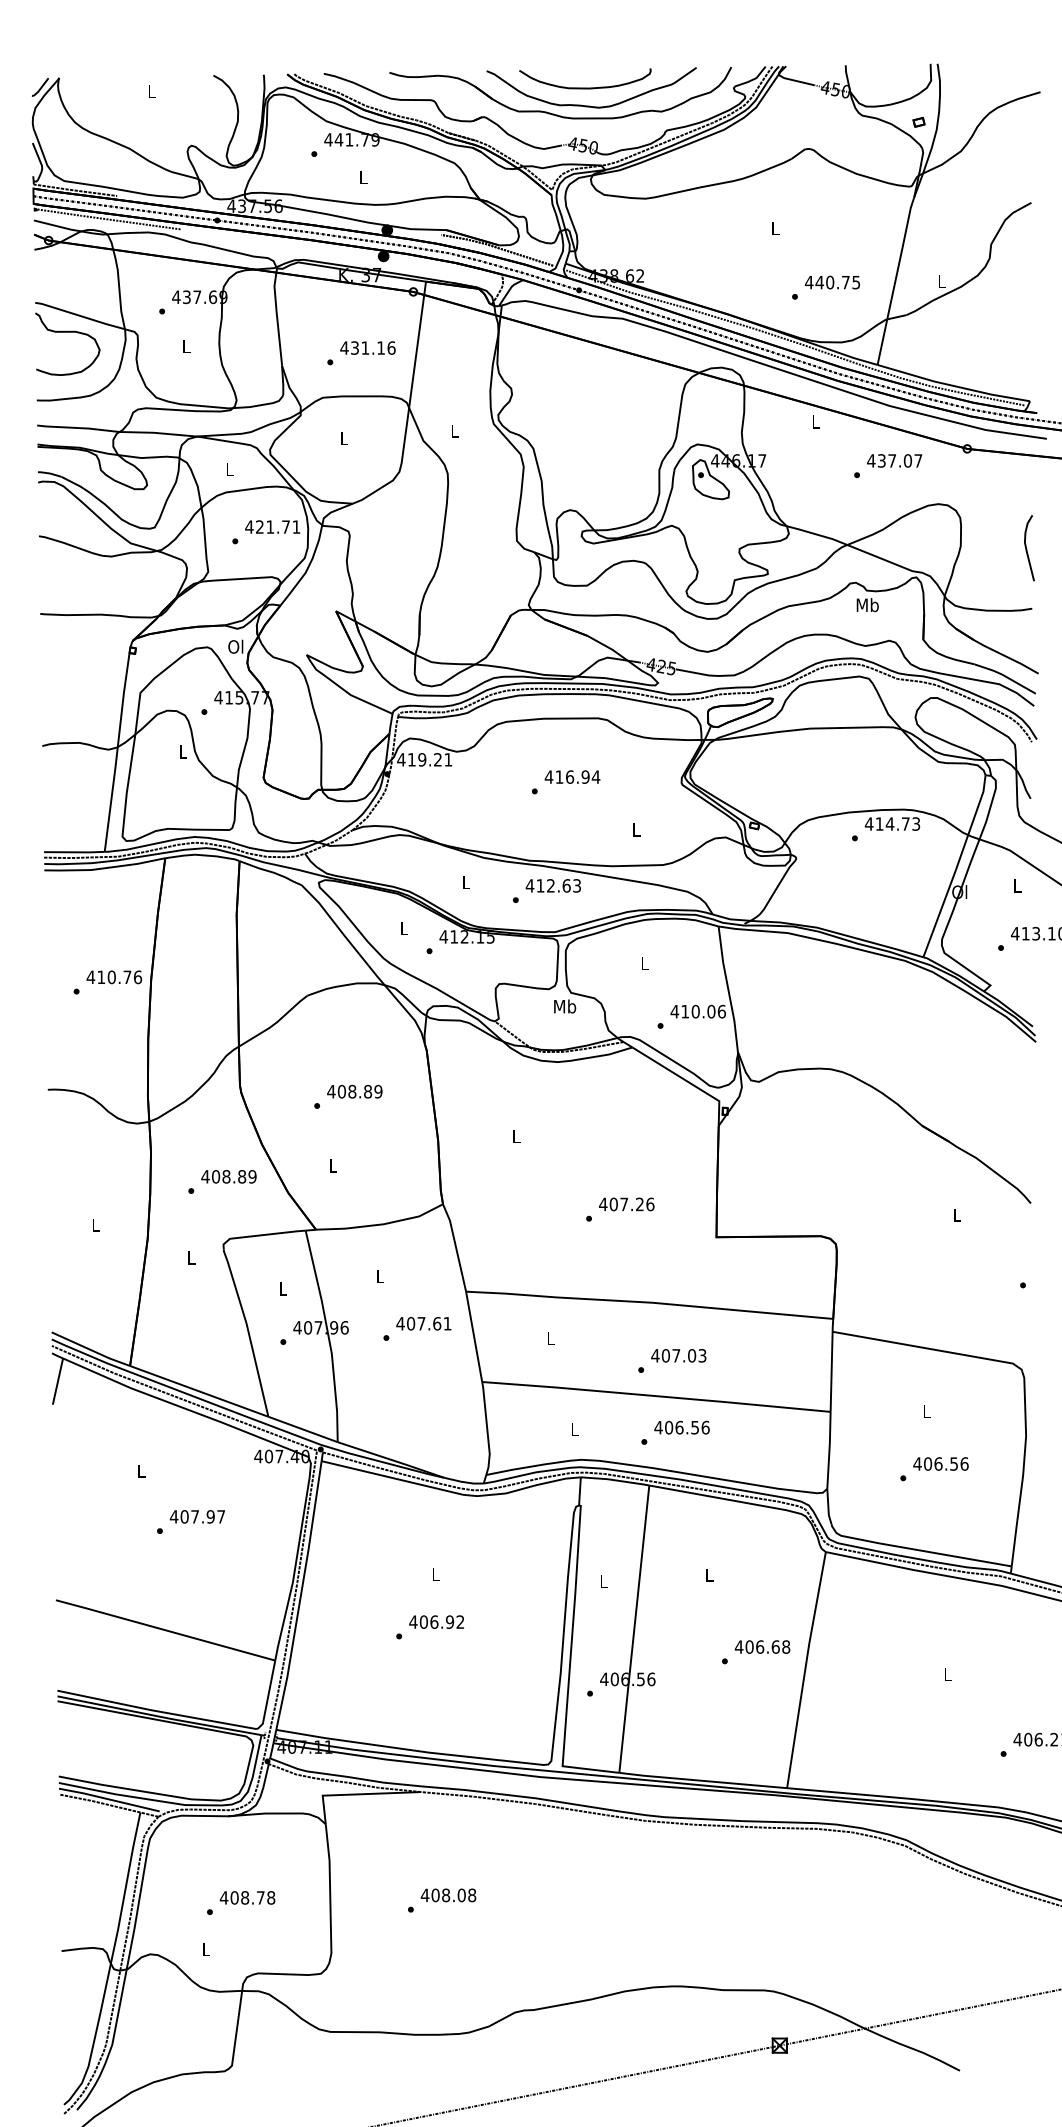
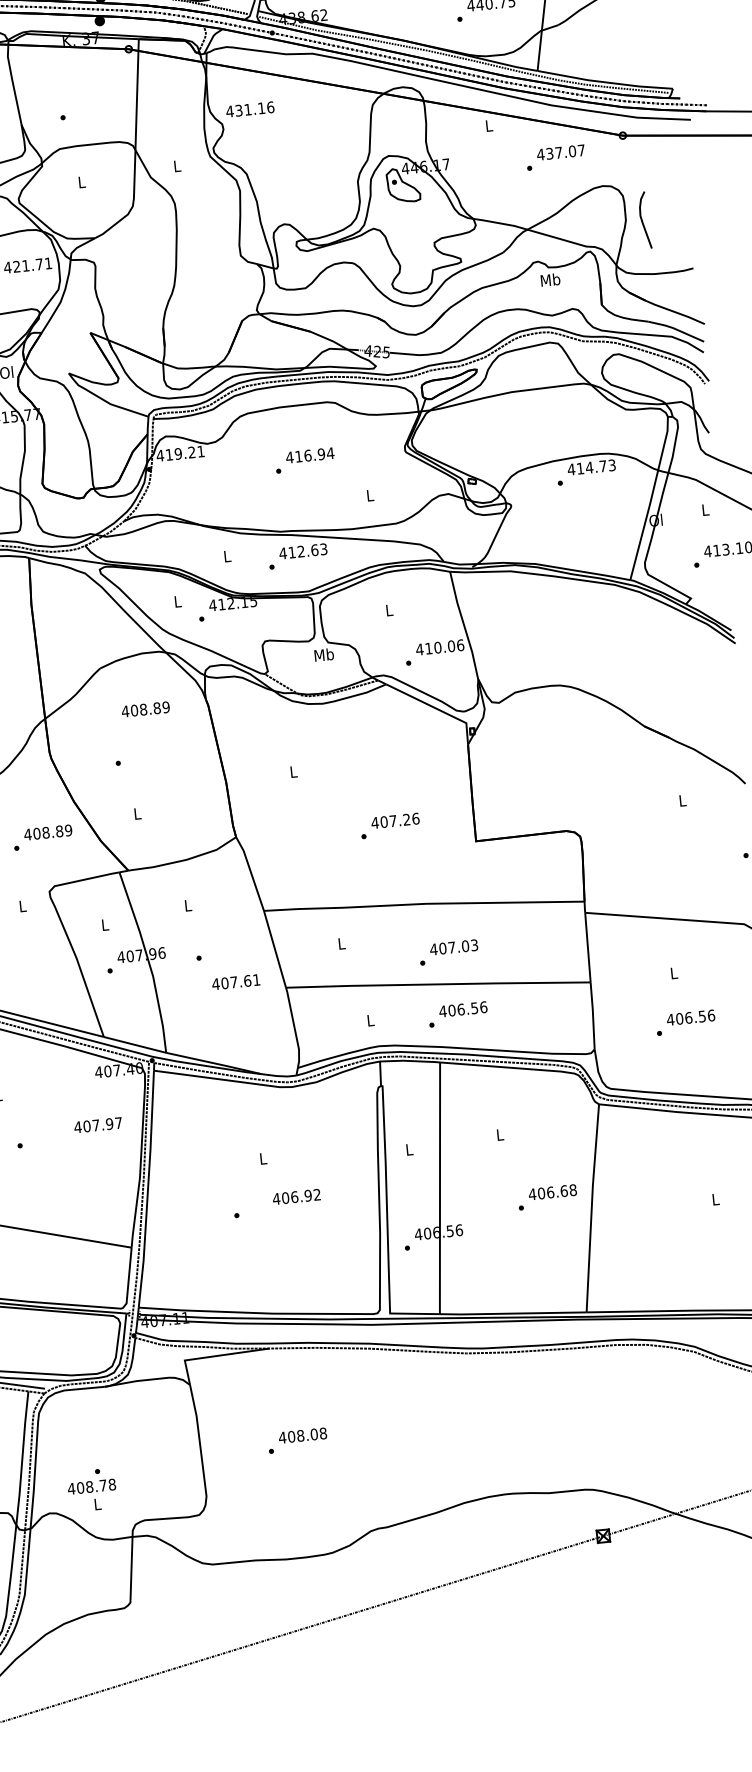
text: (367, 347) -> (249, 109), moved
curve: (1027, 548) -> (643, 220), moved
text: (354, 1091) -> (145, 709), moved
text: (423, 1323) -> (235, 981), moved
text: (196, 1516) -> (97, 1125), moved
text: (436, 1621) -> (296, 1196), moved
text: (247, 1897) -> (91, 1486), moved

